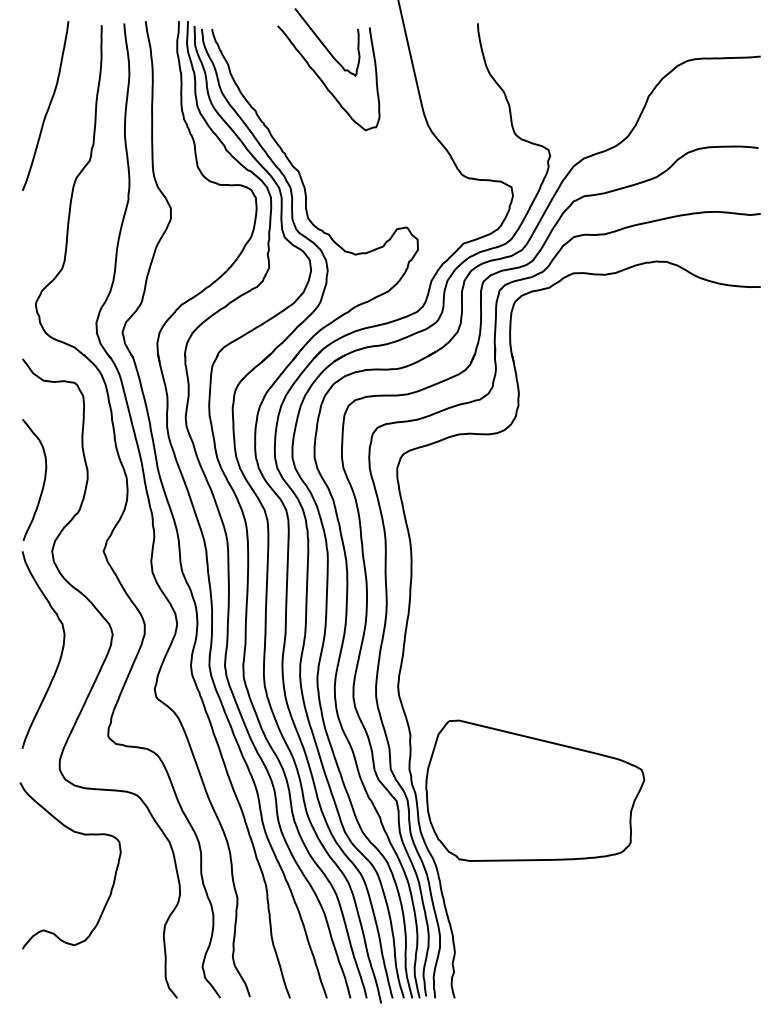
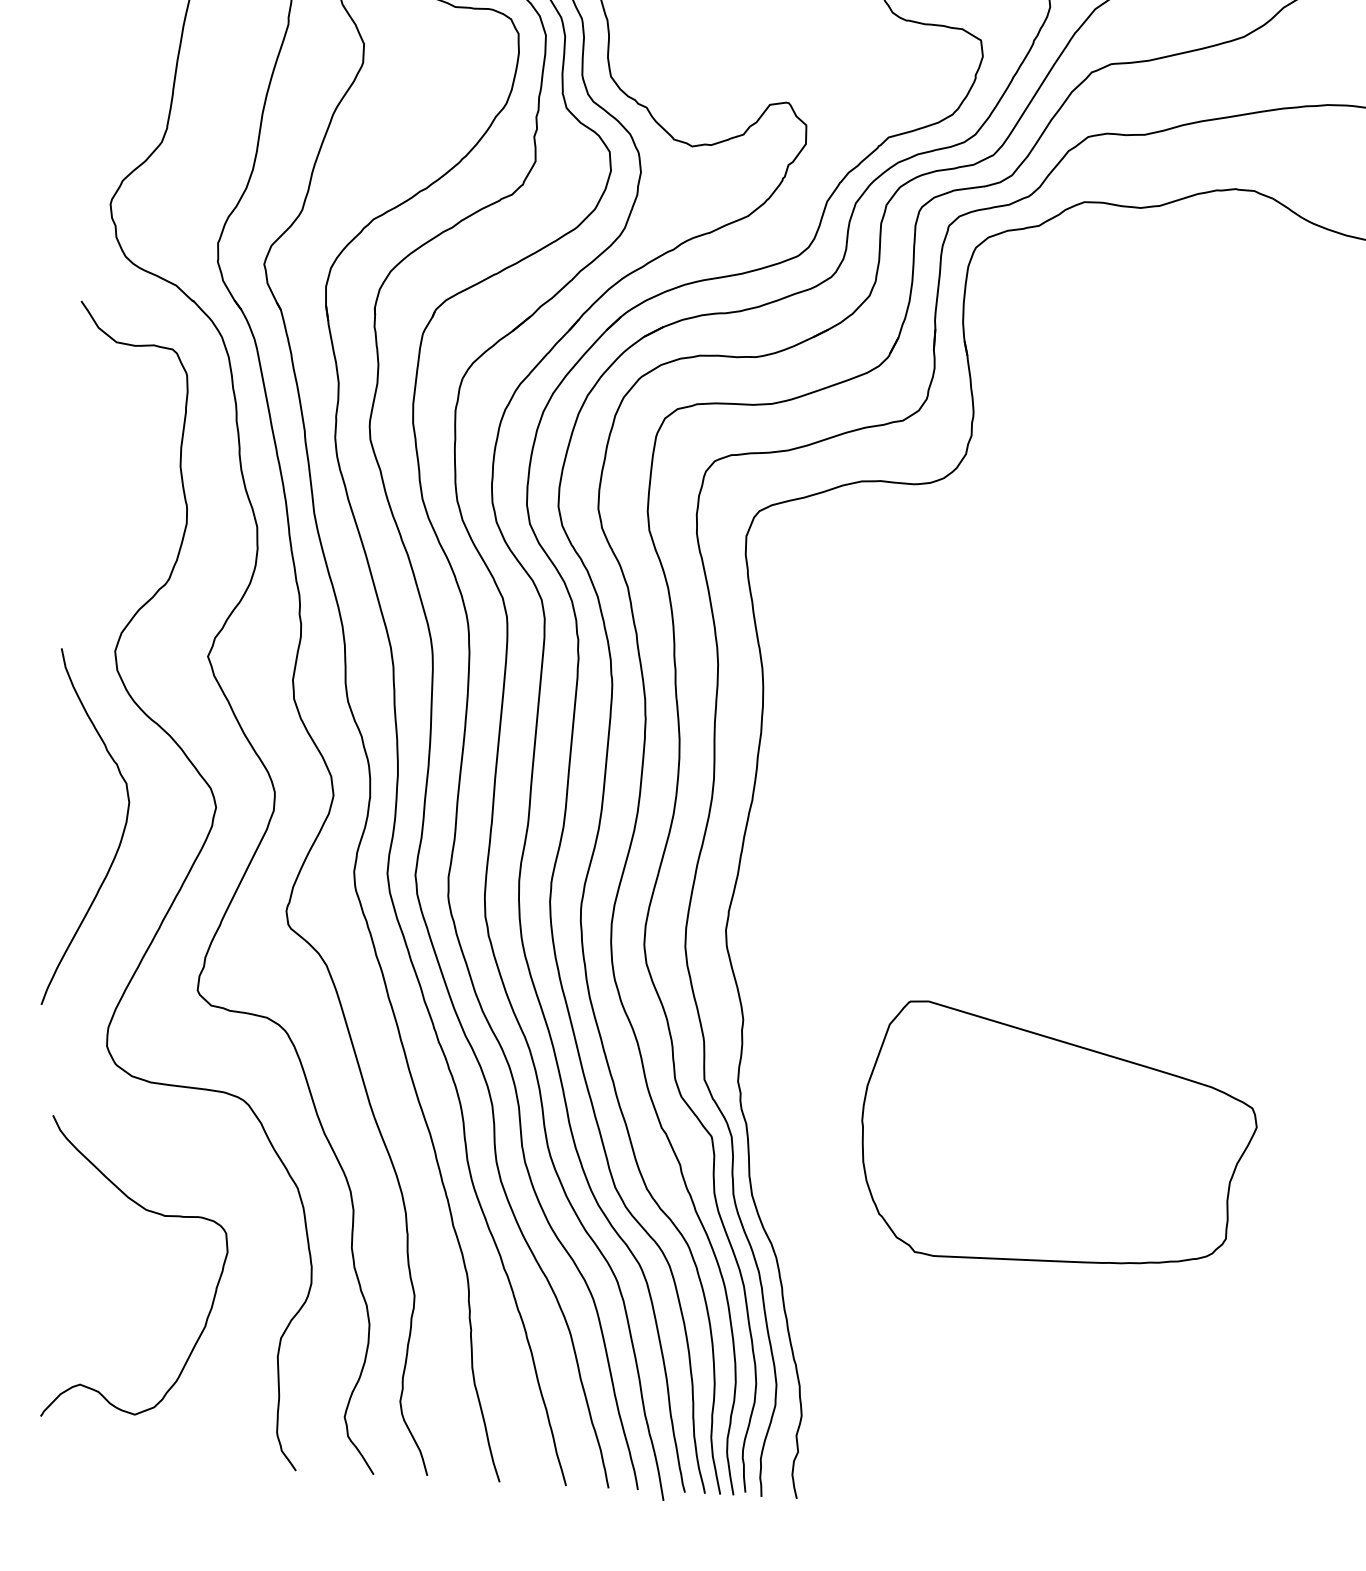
curve: (43, 480) -> (106, 522), removed
part: (535, 790) -> (1059, 1135), moved
curve: (76, 833) -> (149, 1213), moved

